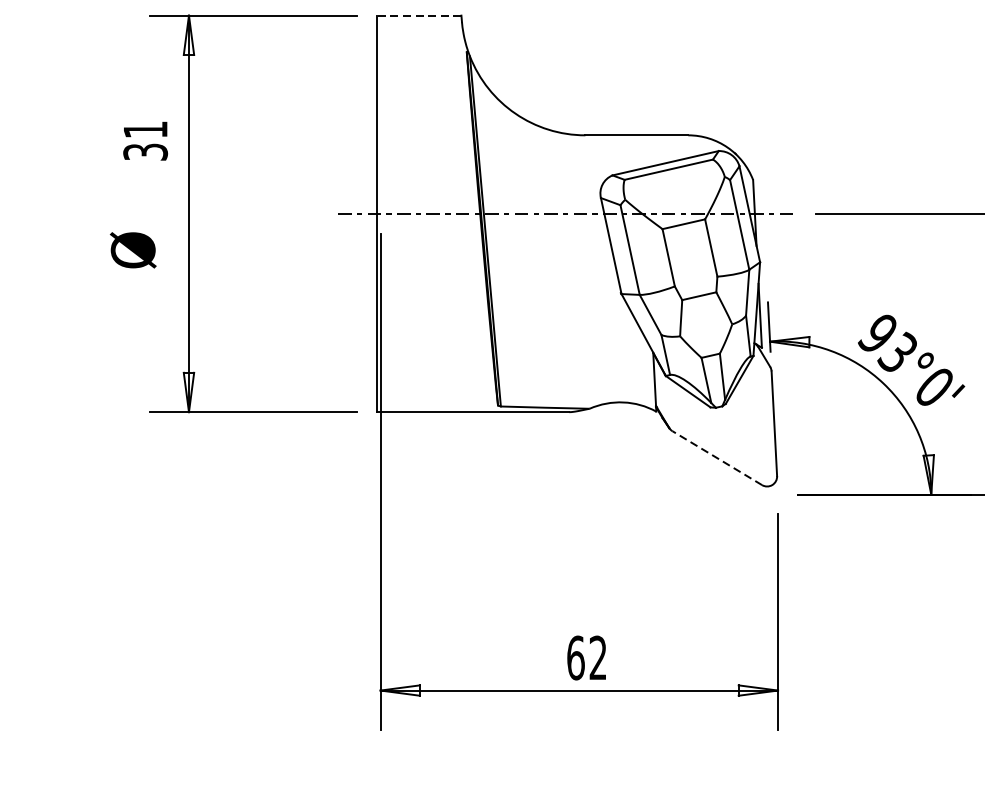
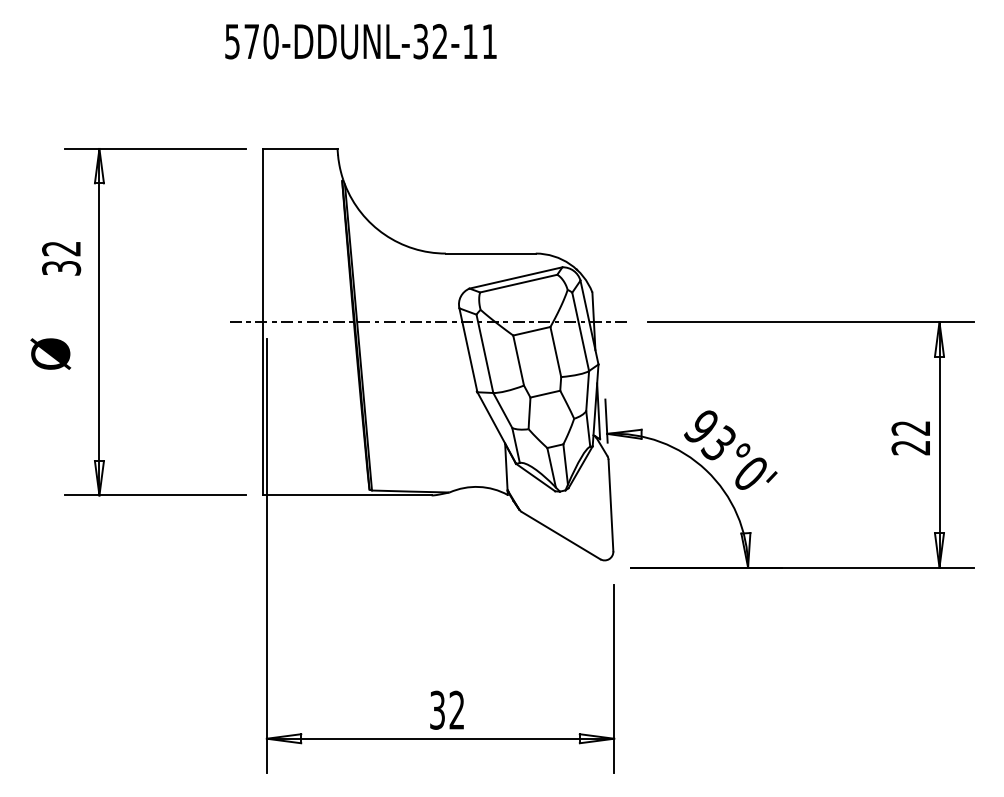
line: (417, 15) -> (299, 148), dashed -> solid
text: (145, 129) -> (61, 248), 31 -> 32
line: (717, 457) -> (561, 535), dashed -> solid
text: (575, 657) -> (437, 709), 62 -> 32

